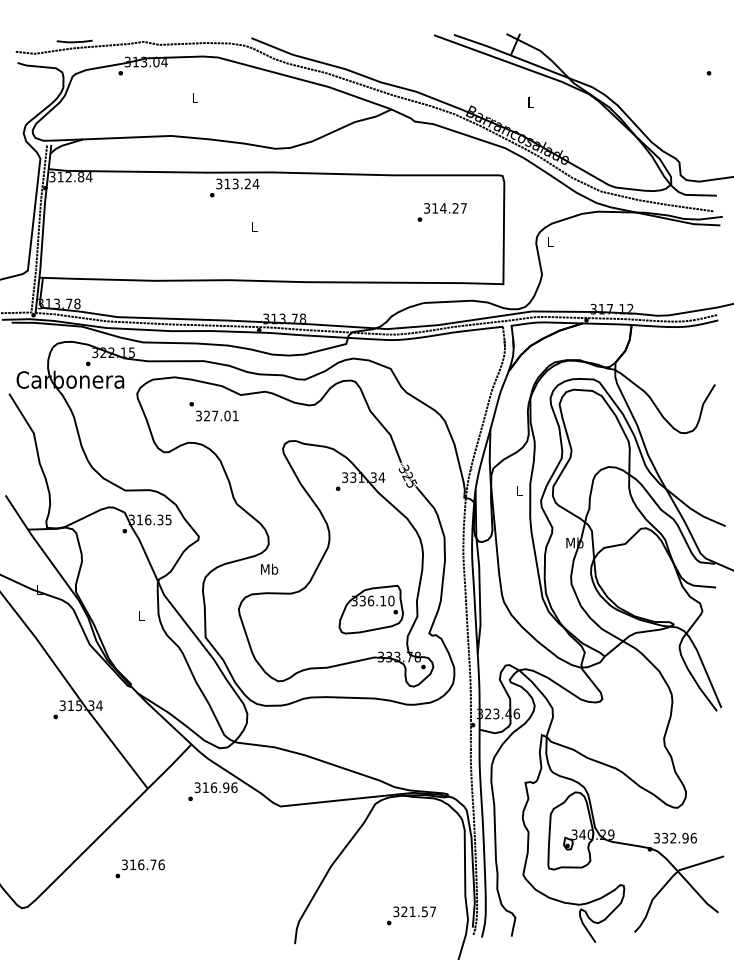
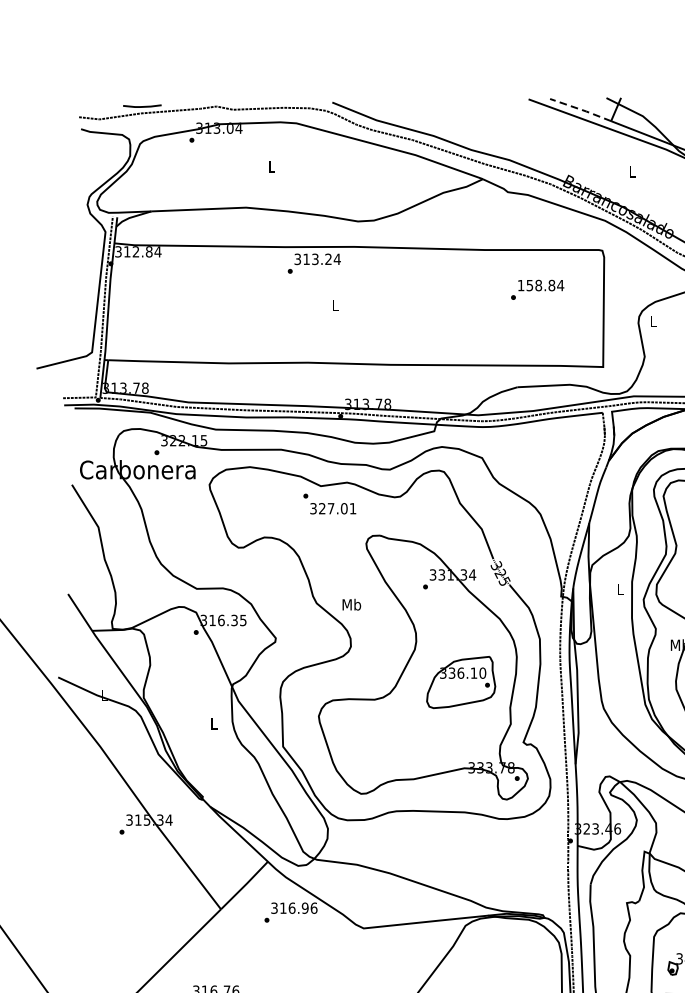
line: (483, 44) -> (581, 109), solid -> dashed
text: (445, 208) -> (540, 285), 314.27 -> 158.84
text: (213, 411) -> (329, 503), moved
text: (269, 568) -> (351, 603), moved
part: (370, 609) -> (460, 682), moved

